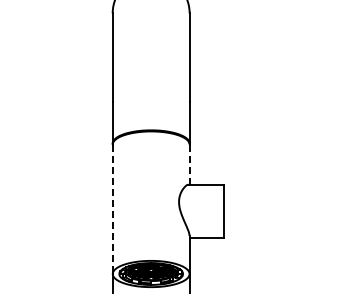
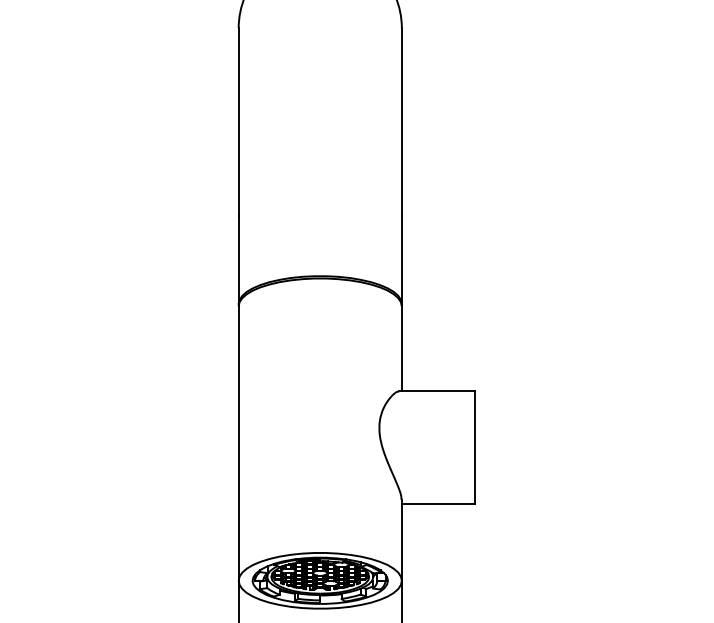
line: (189, 164) -> (401, 348), dashed -> solid
line: (112, 209) -> (238, 444), dashed -> solid

